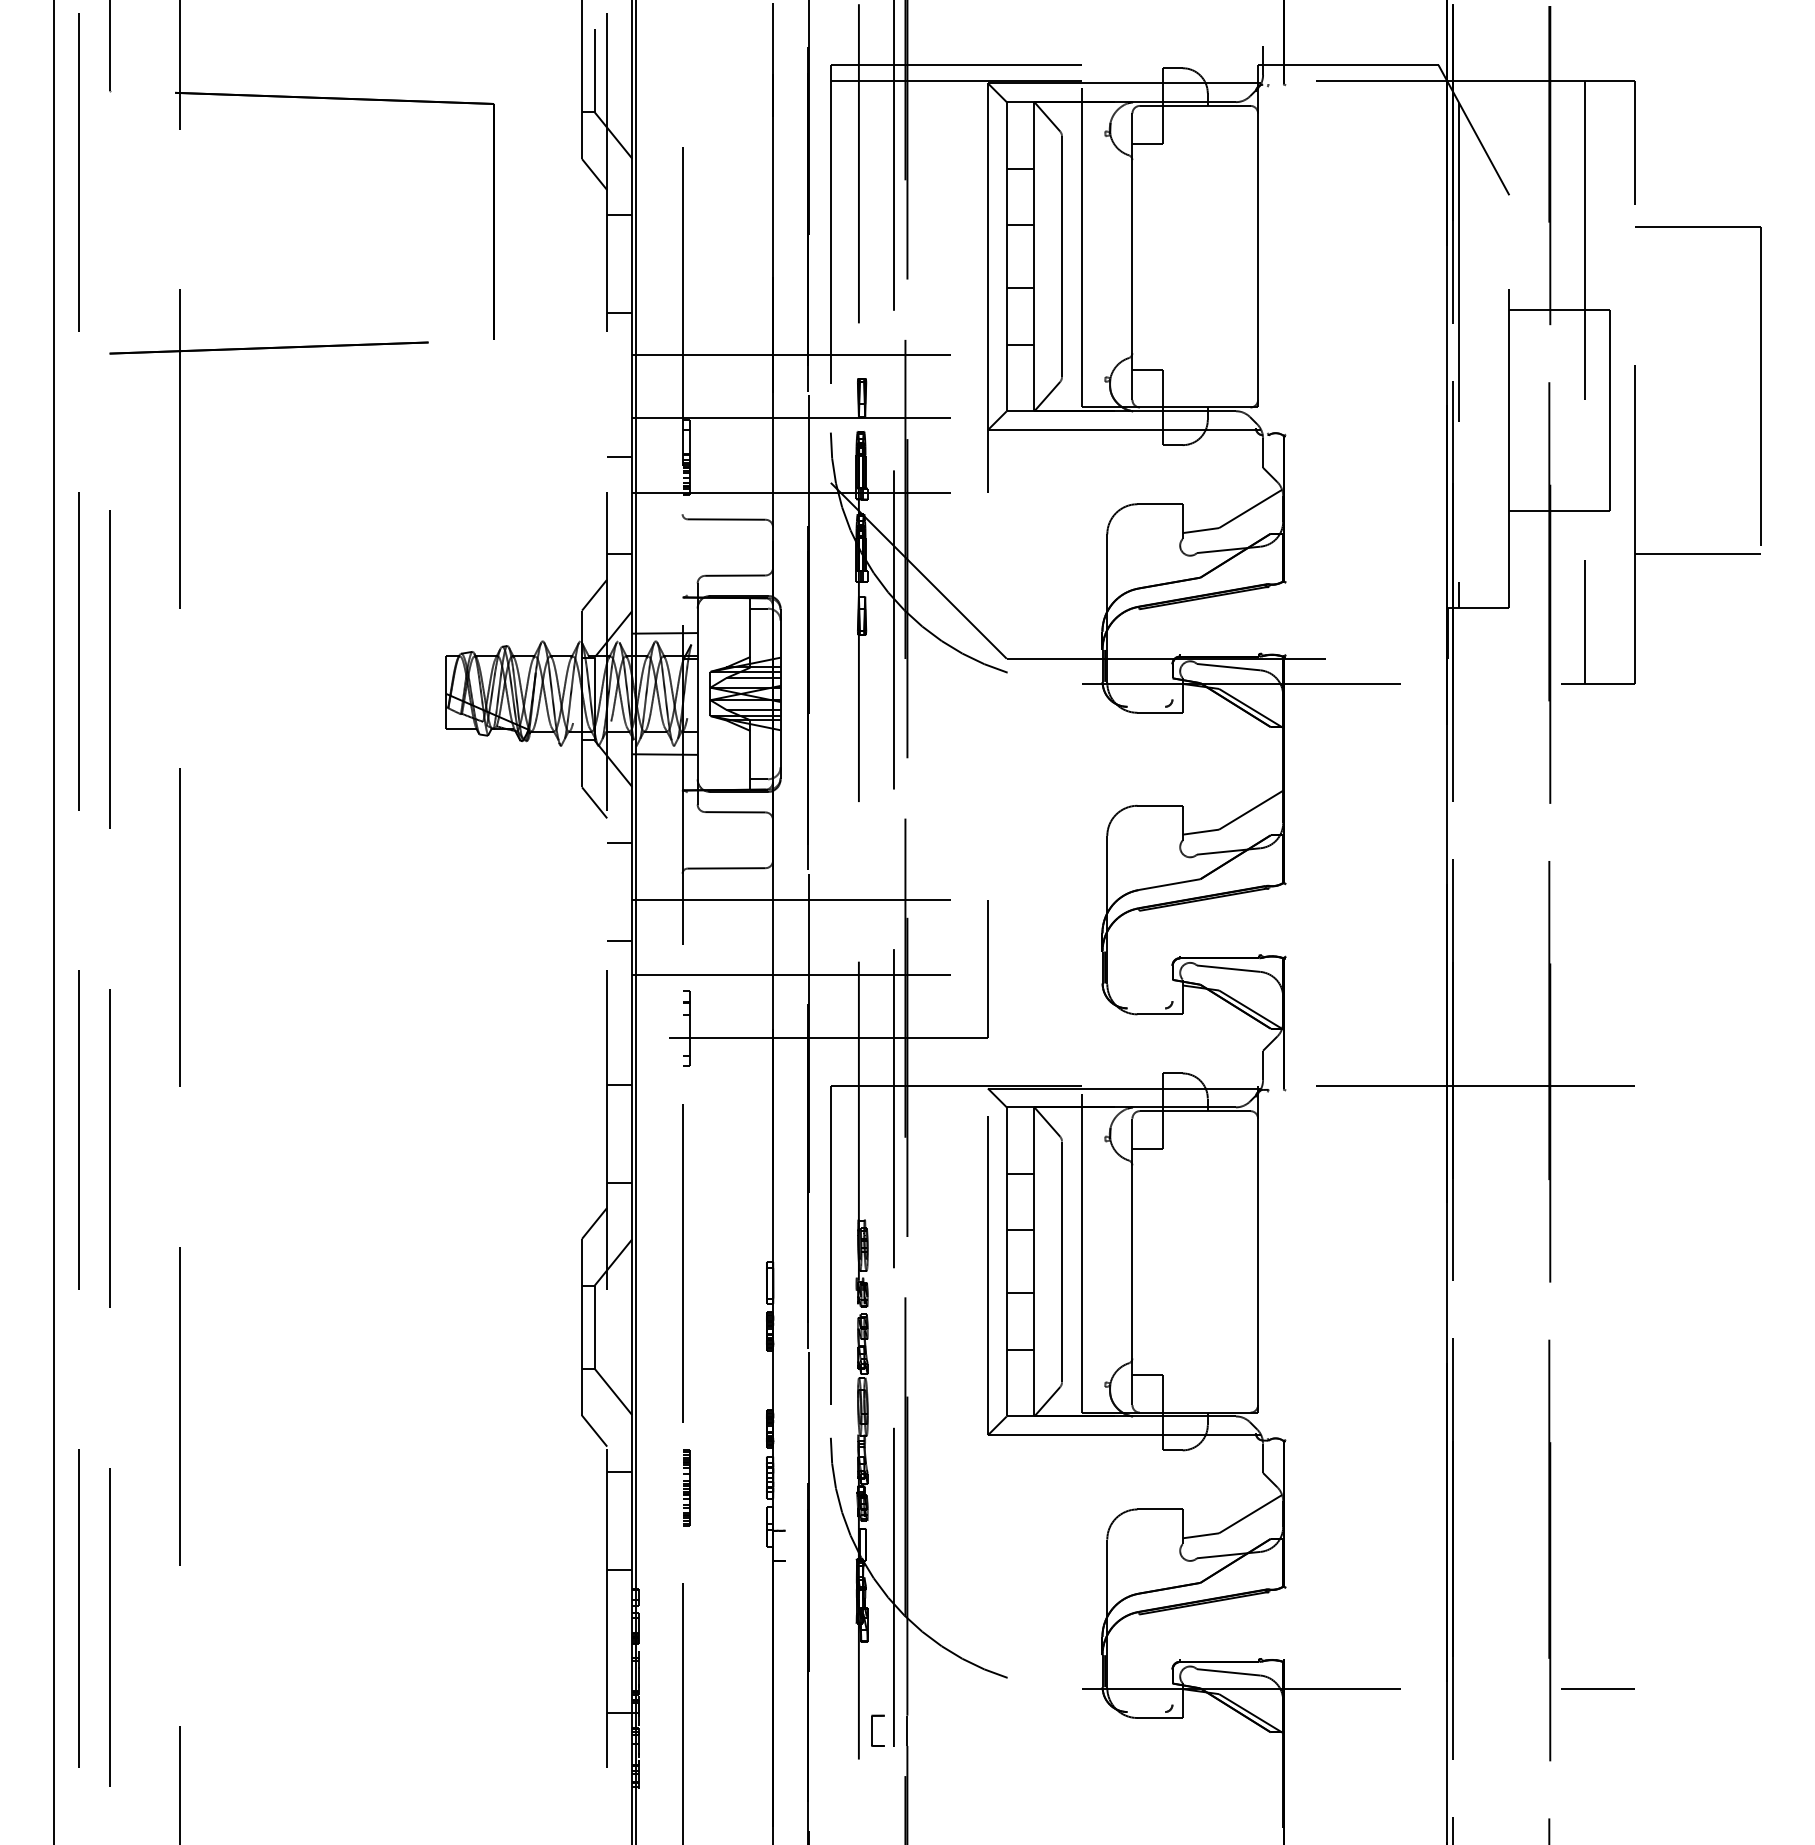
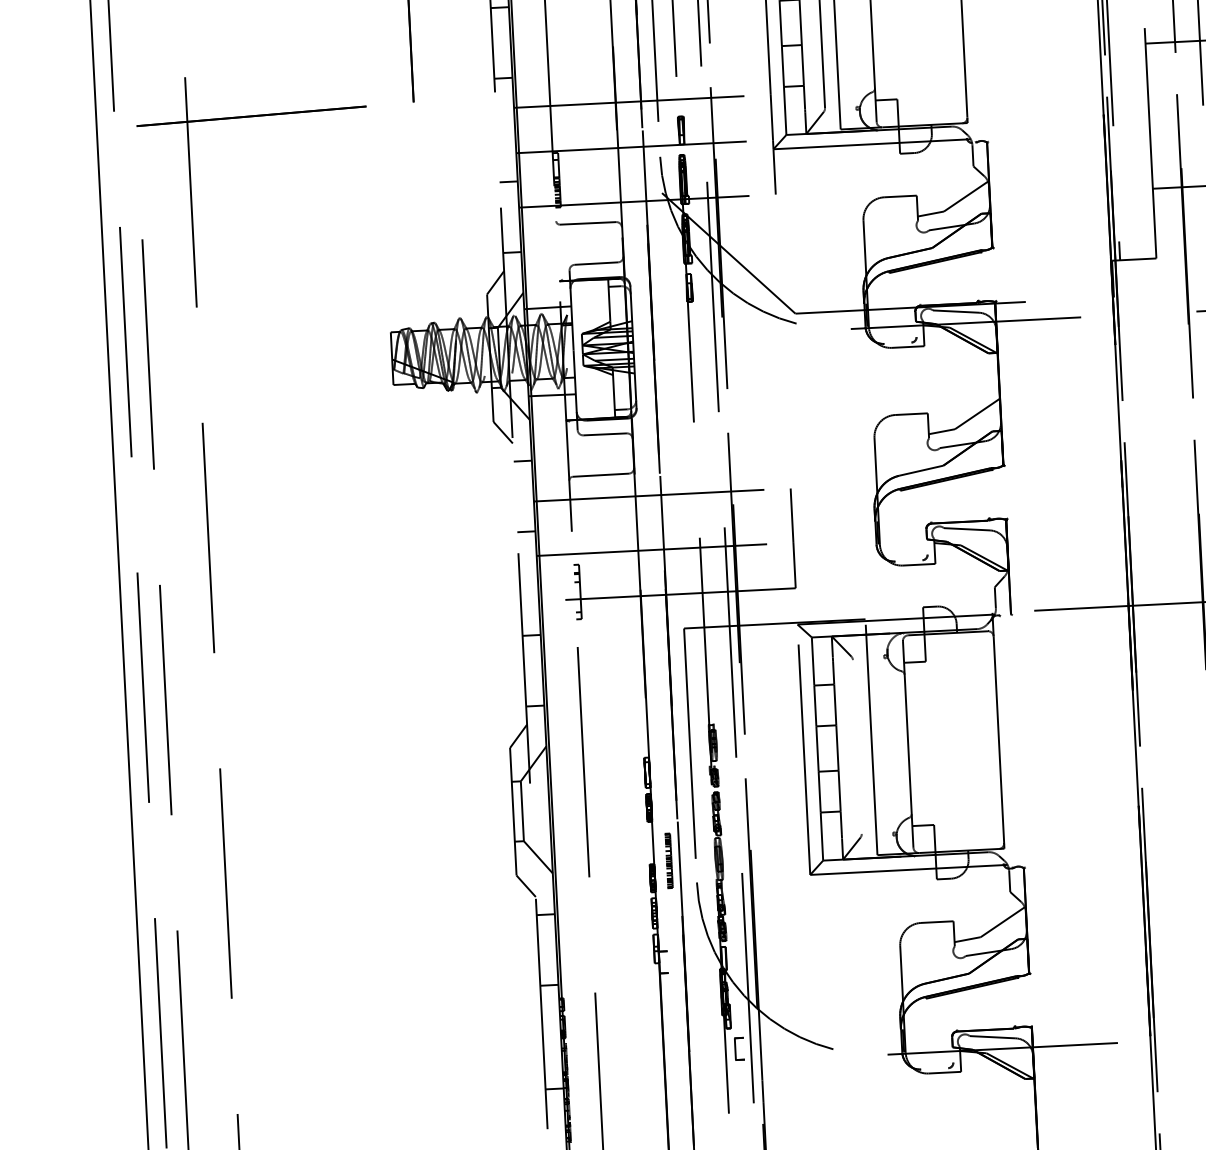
line: (1062, 1261) -> (857, 746), removed
part: (686, 1487) -> (668, 860), moved
part: (877, 1730) -> (739, 1048), moved

